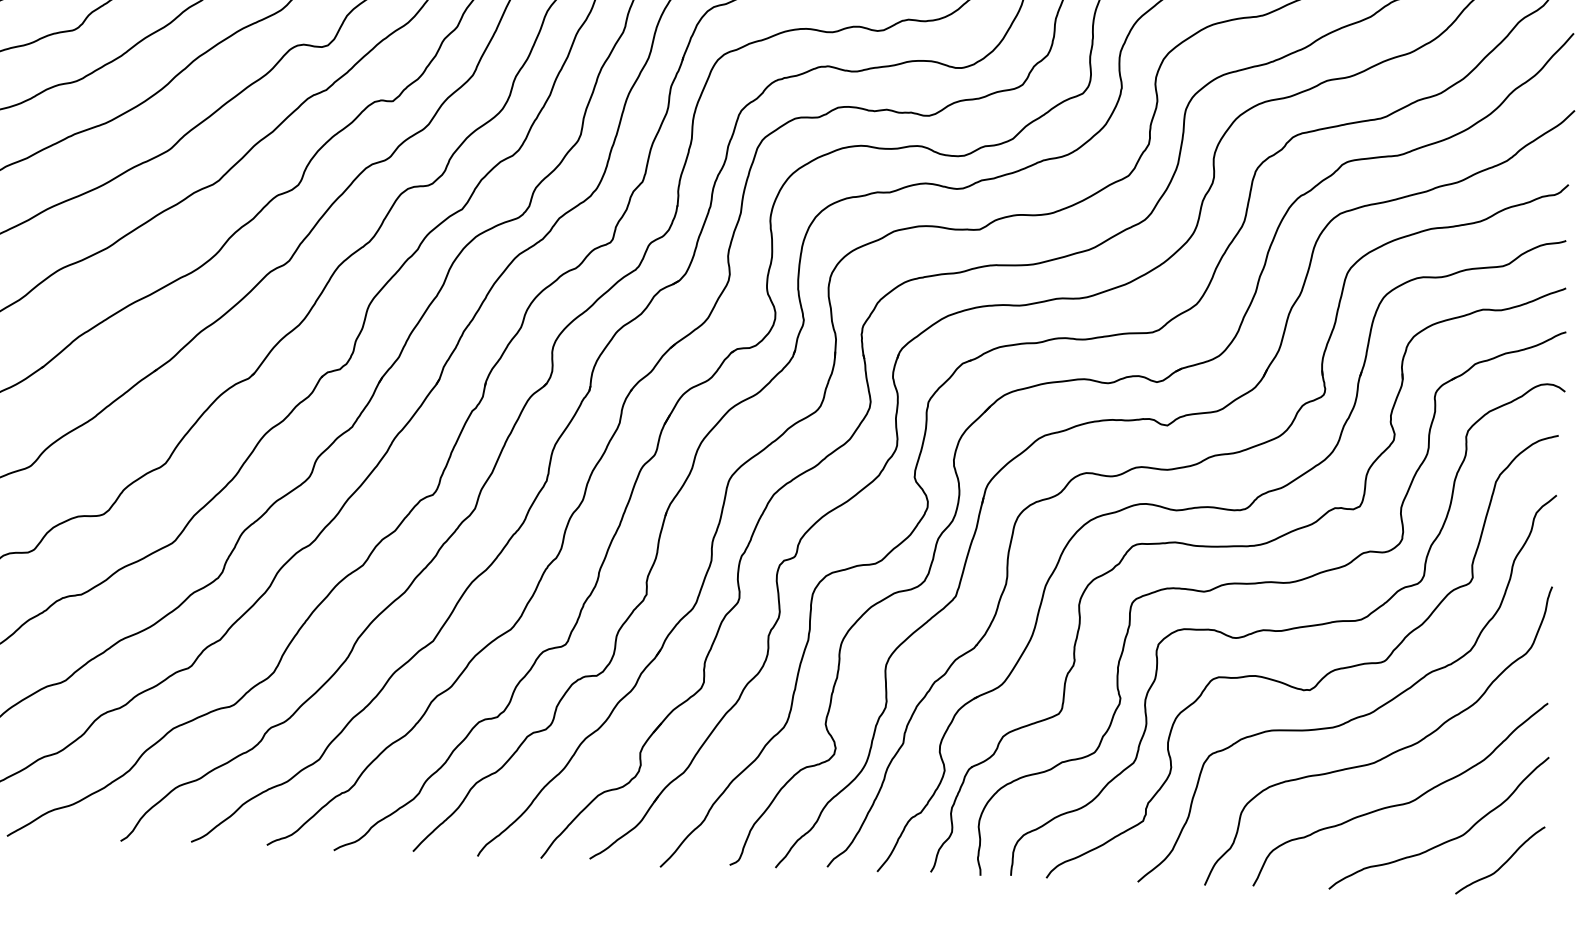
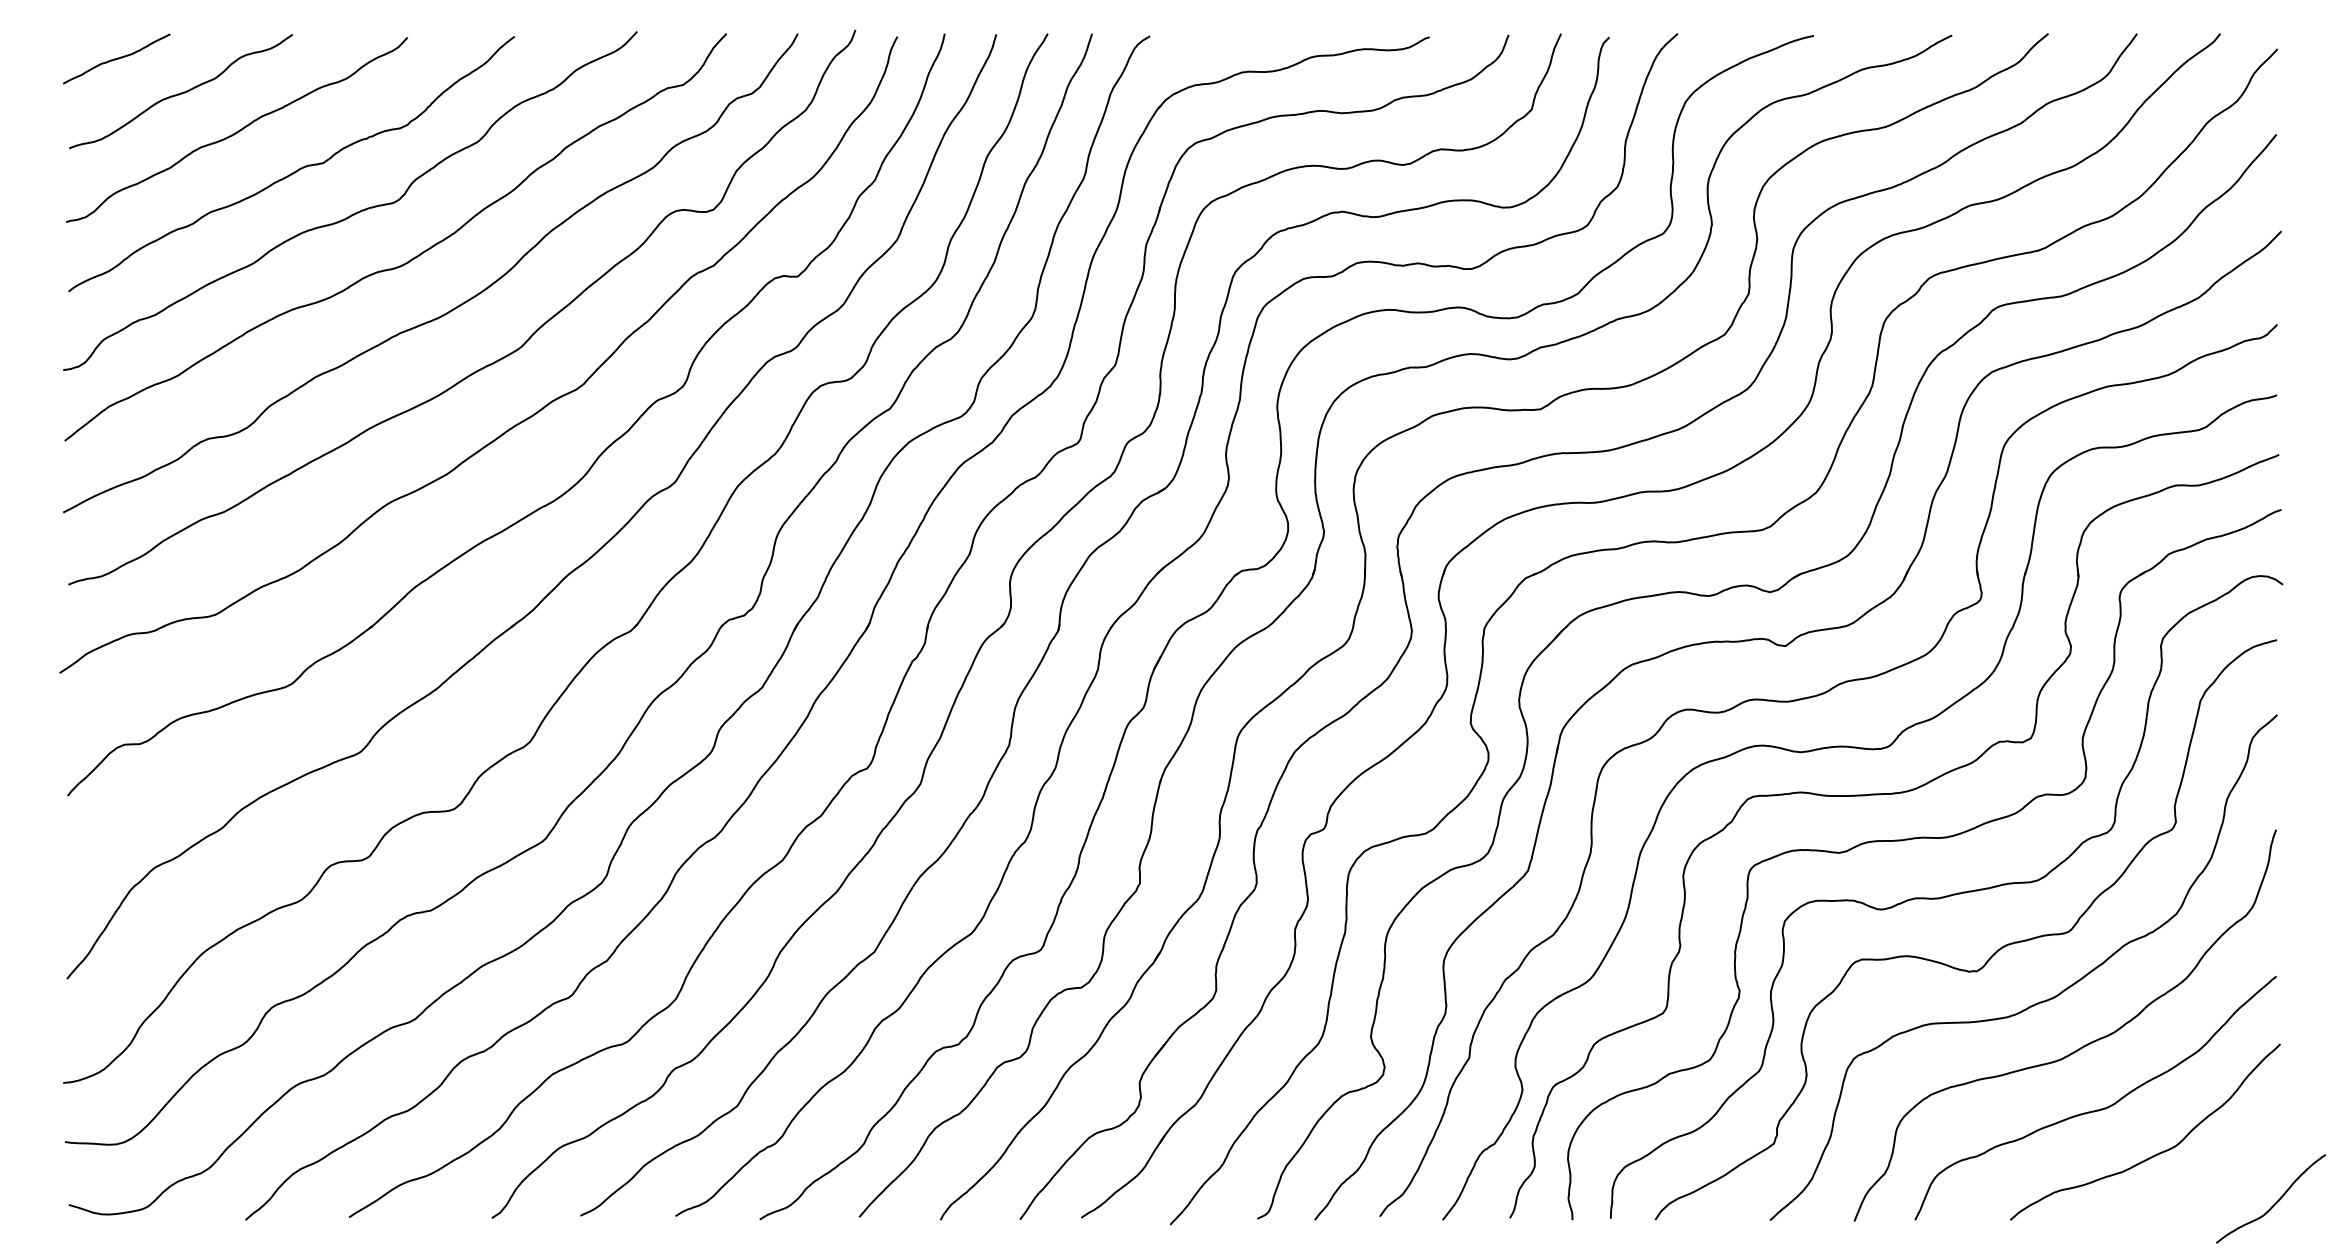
curve: (1503, 863) -> (2275, 1202), moved

